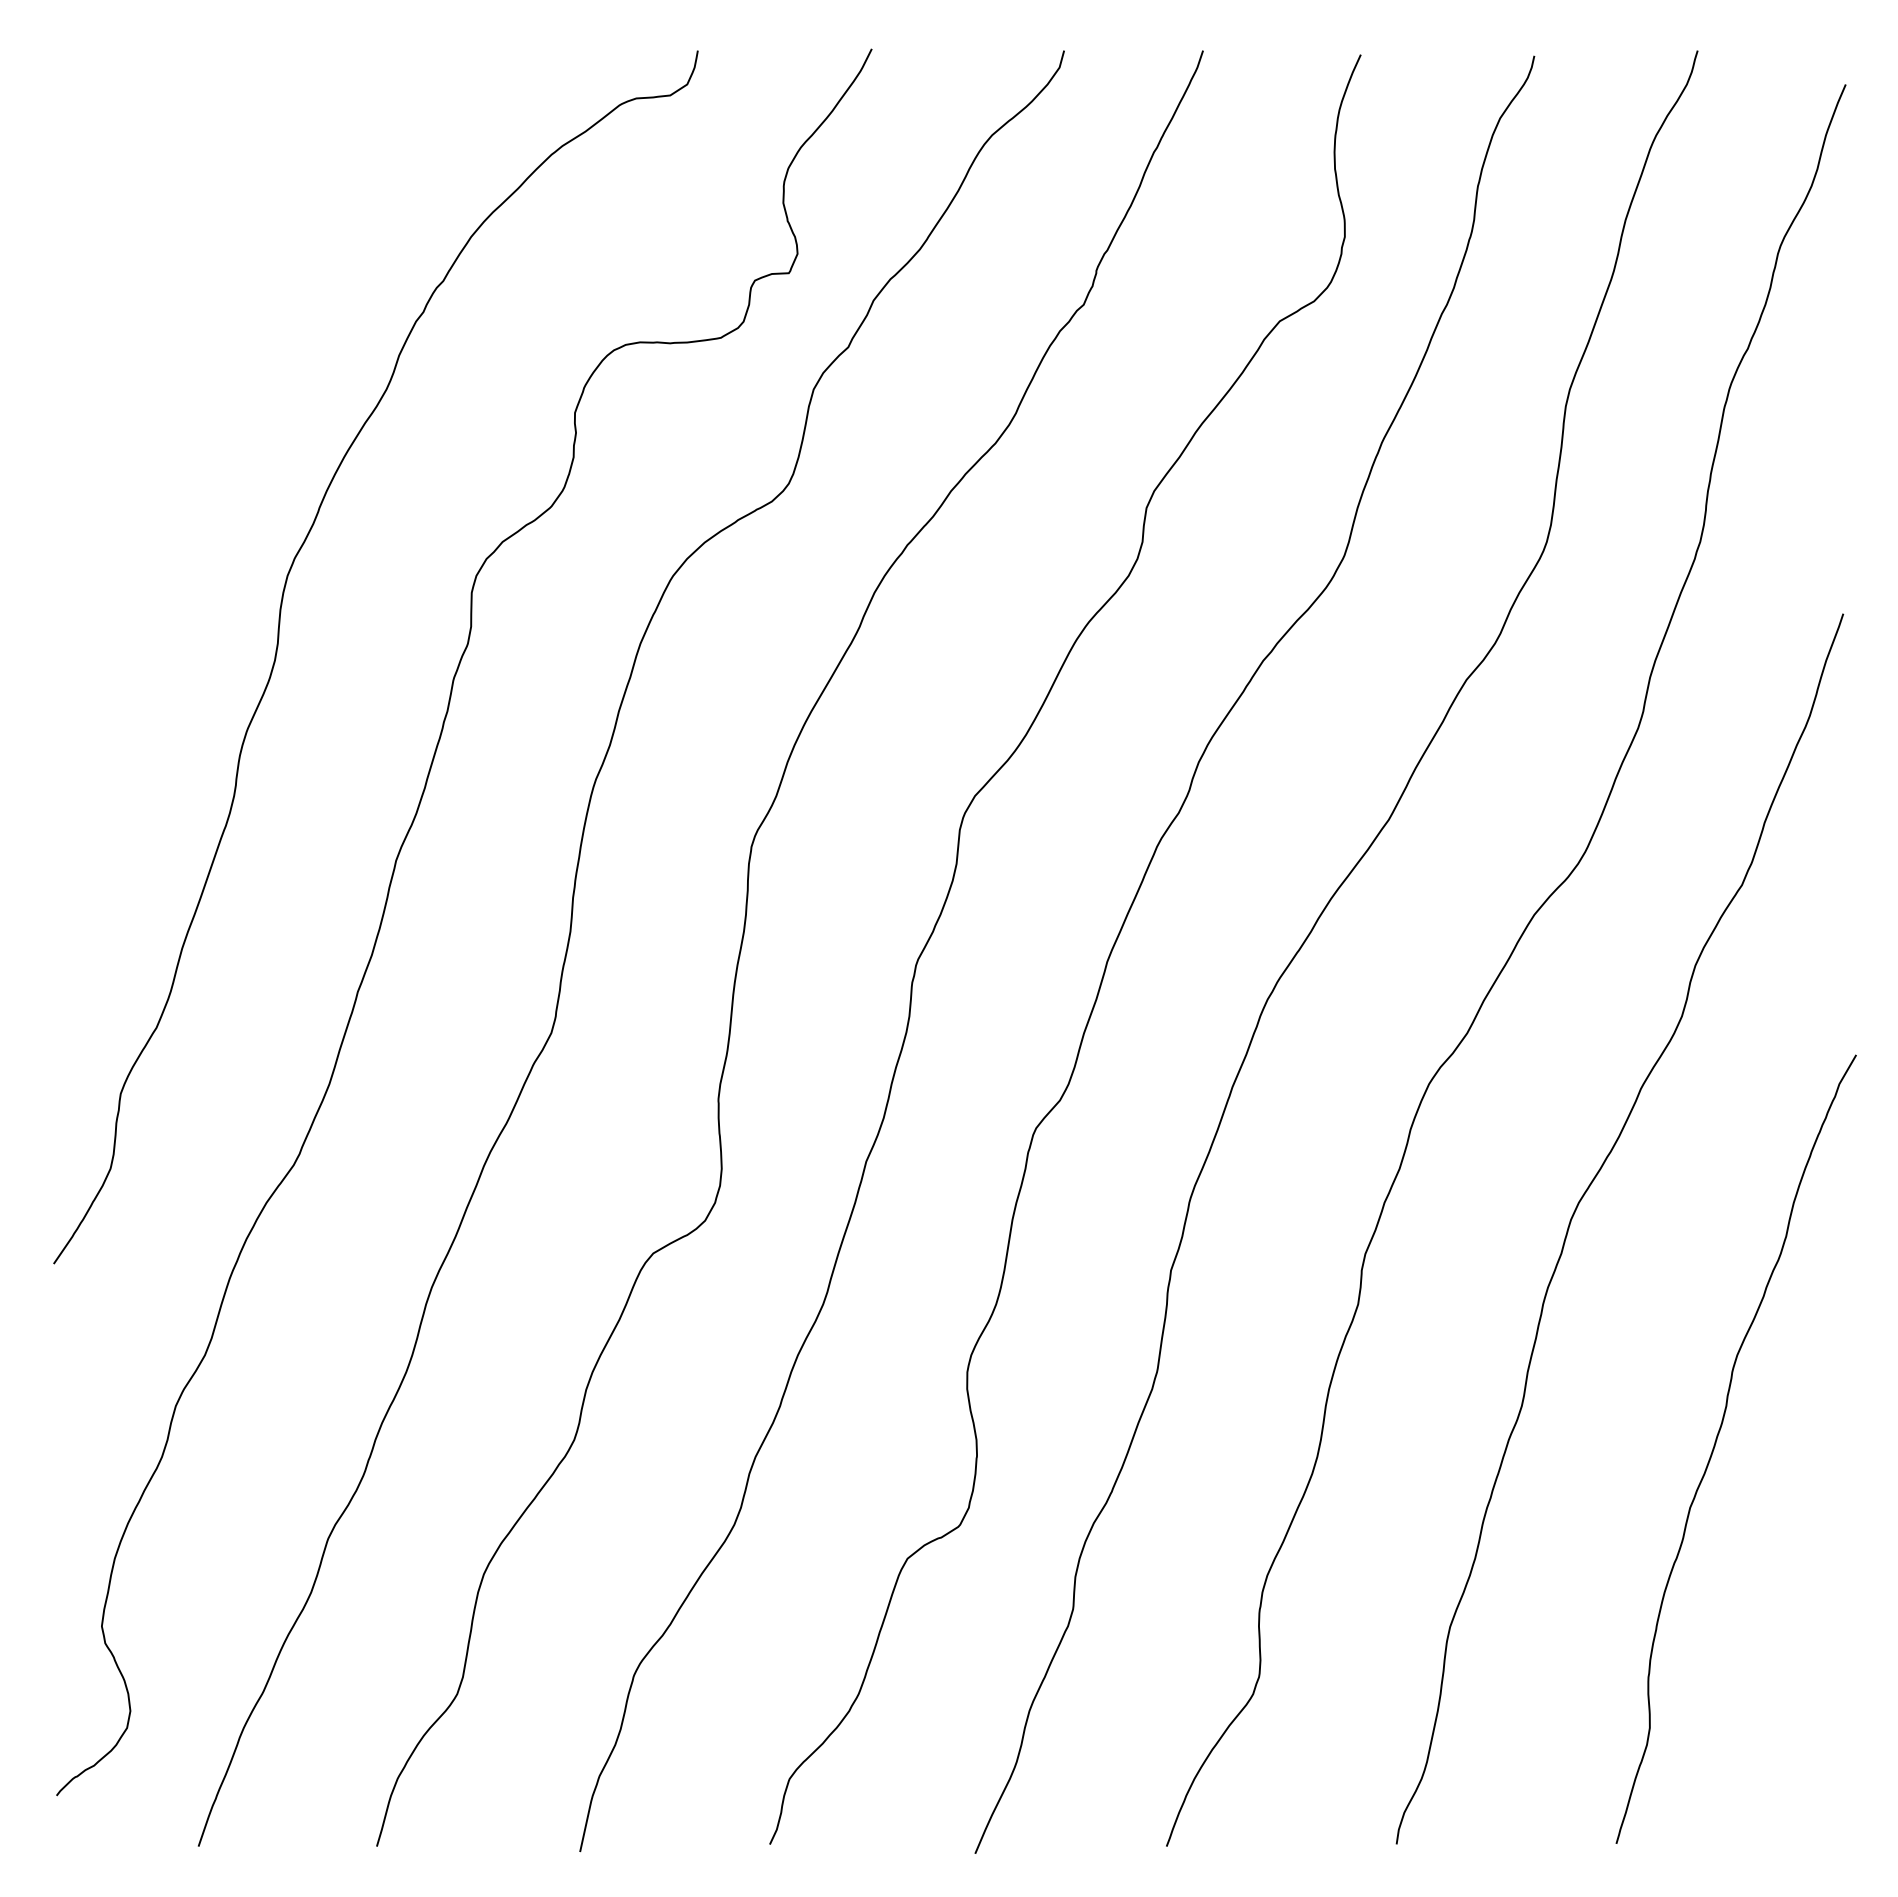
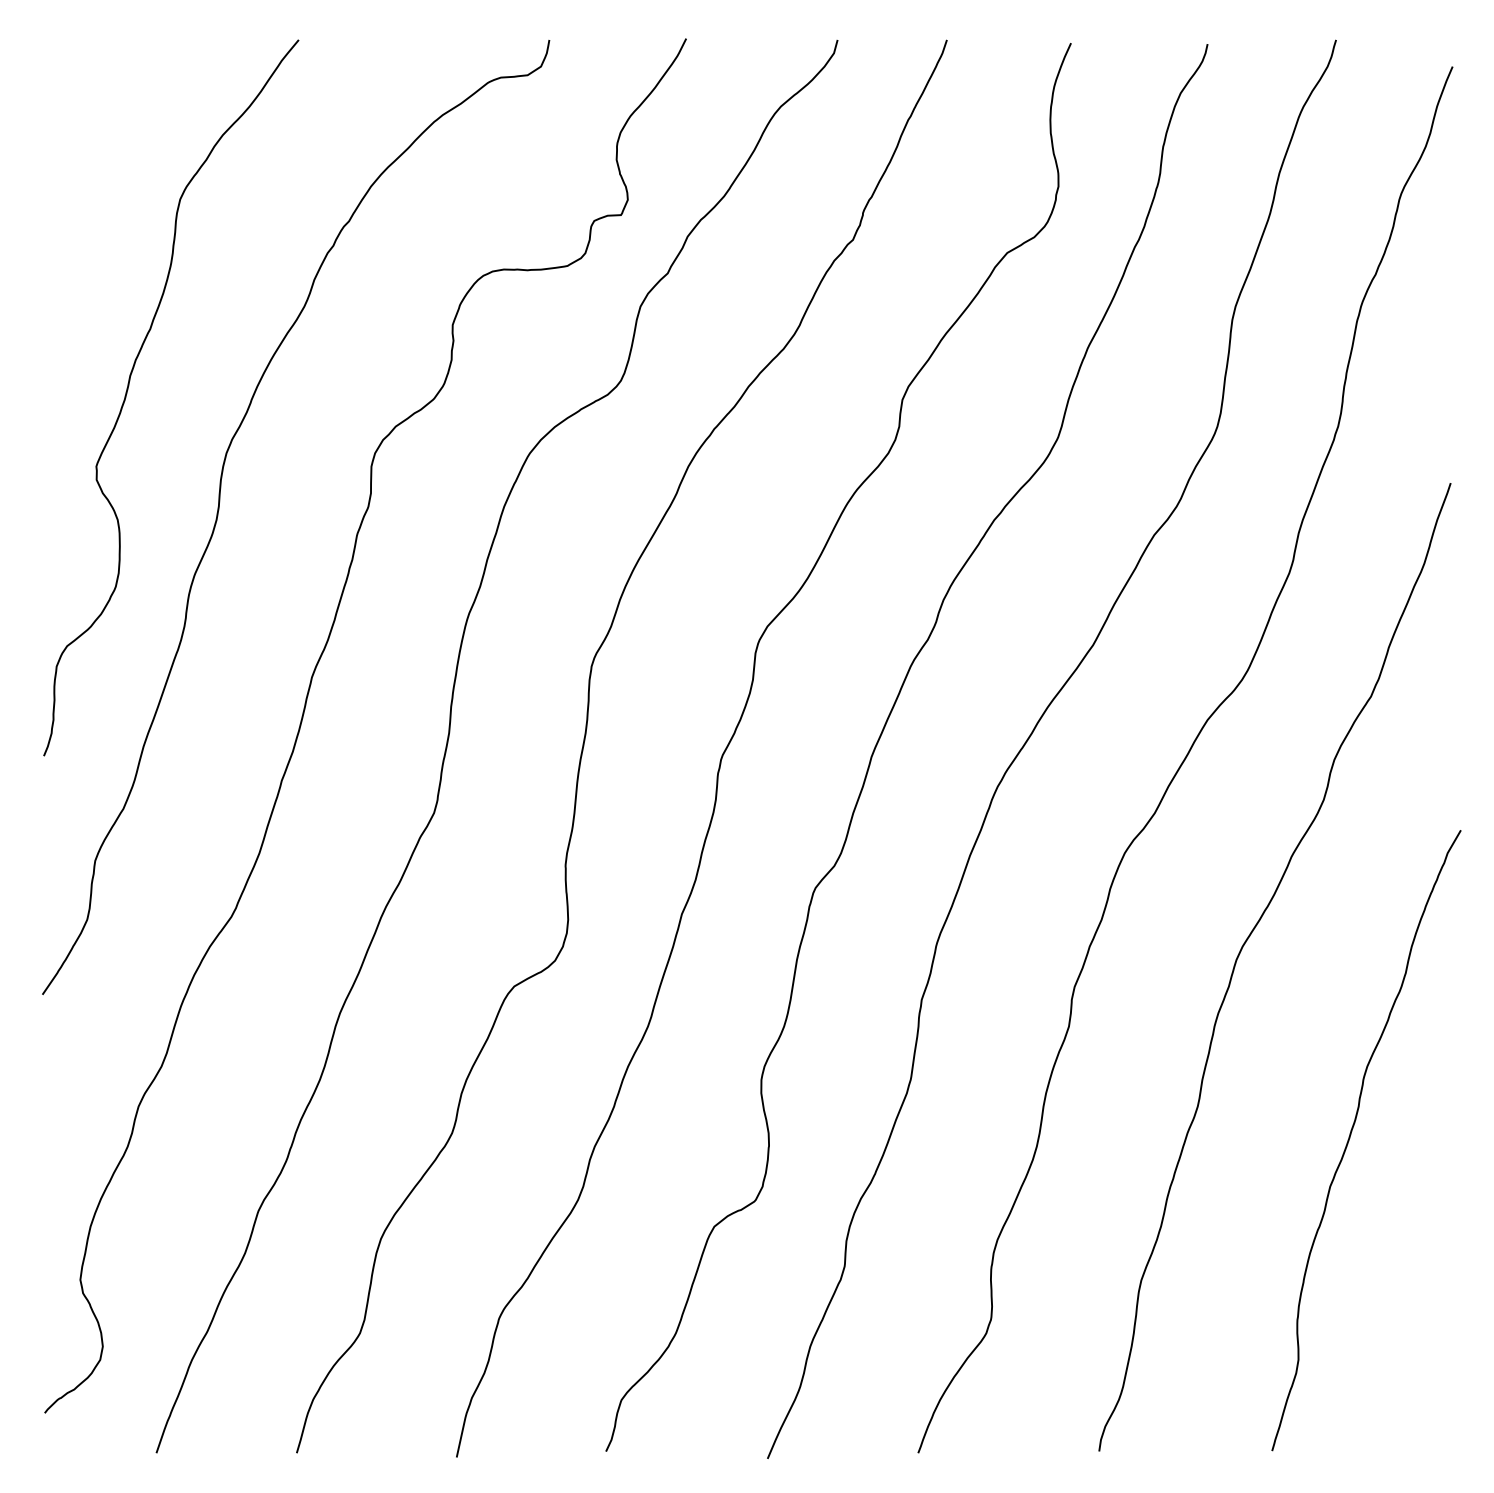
curve: (163, 492) -> (128, 387), added

